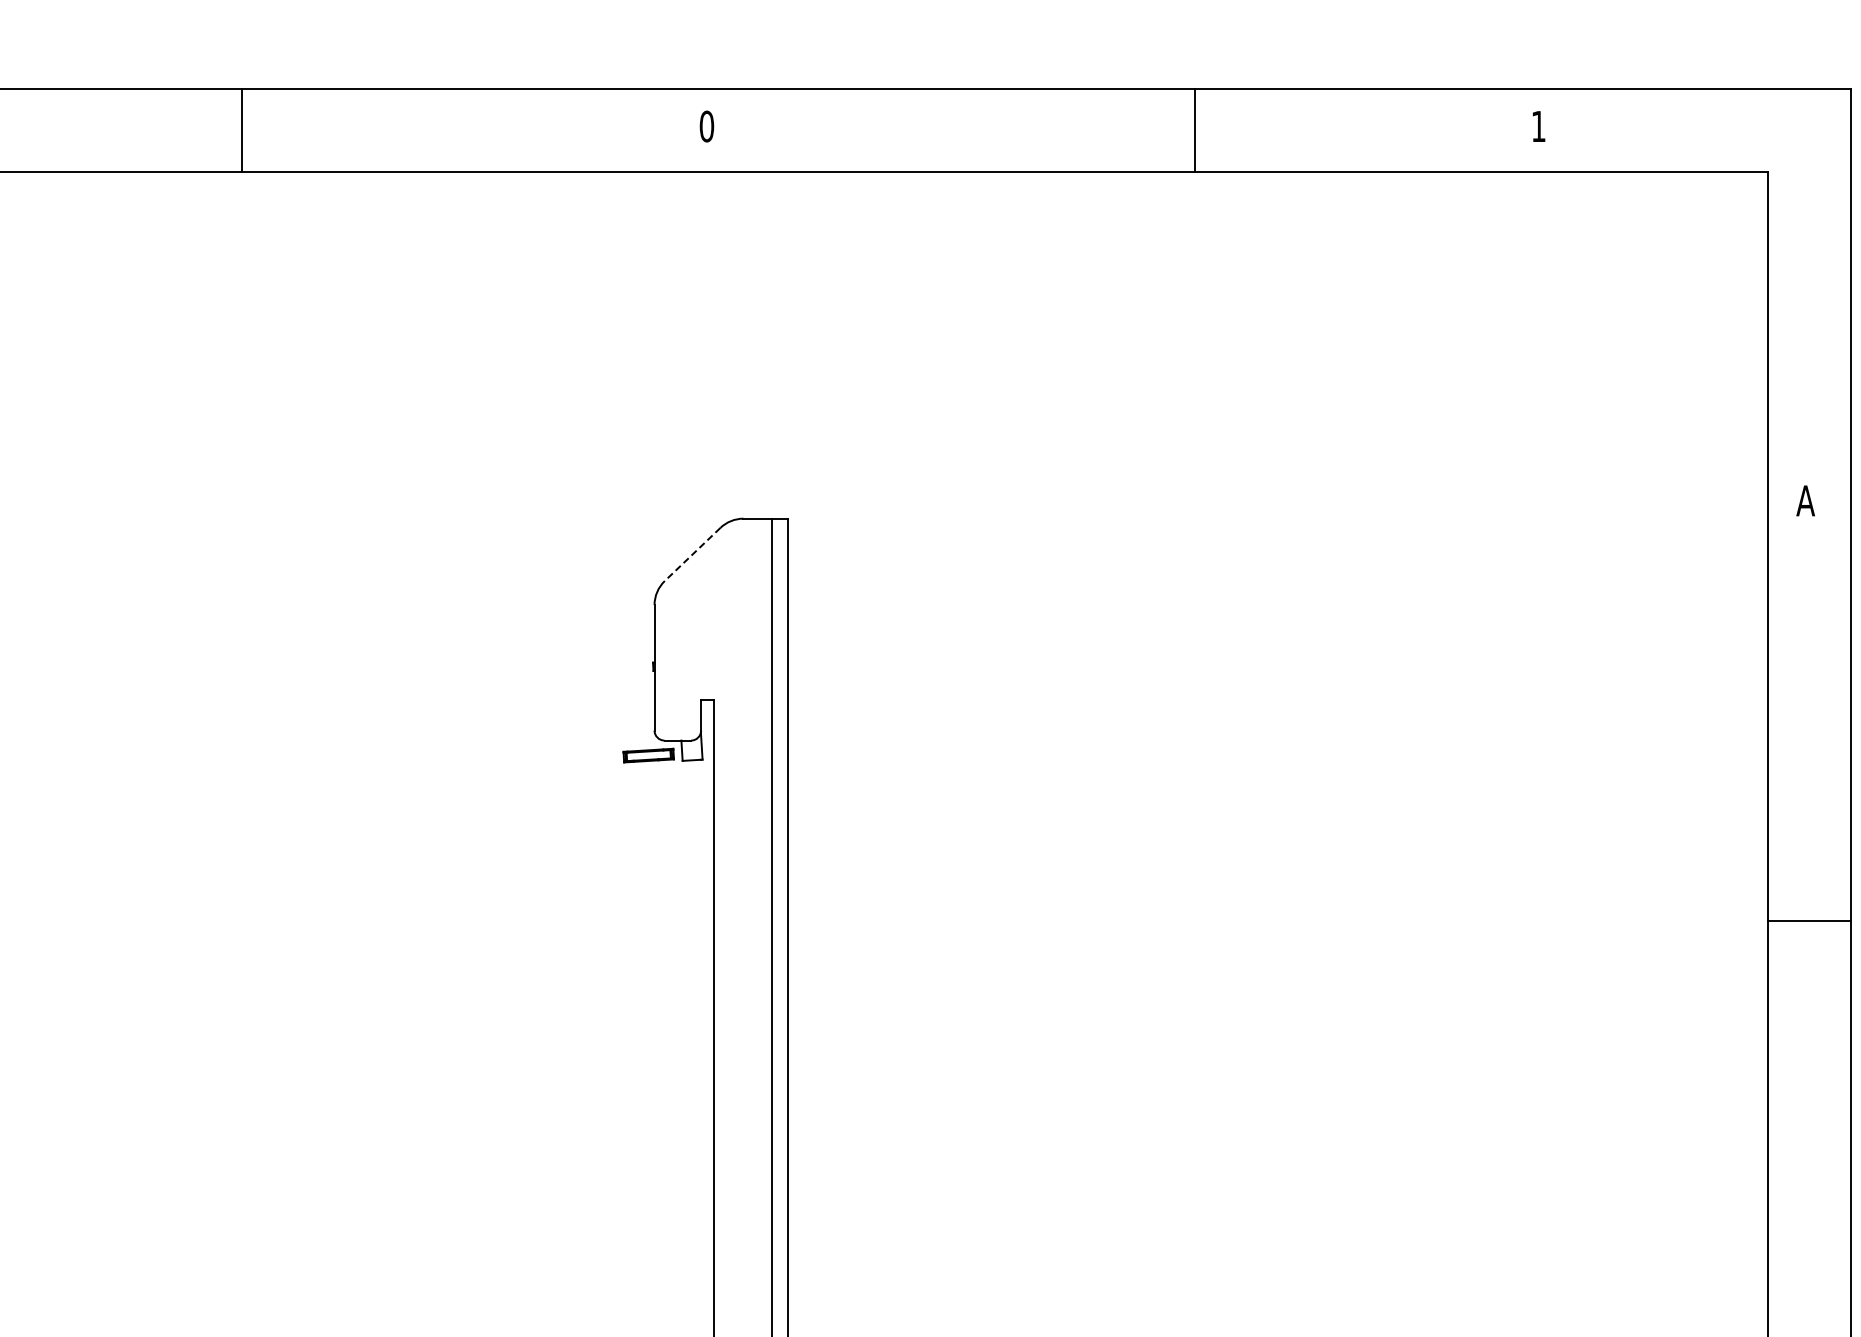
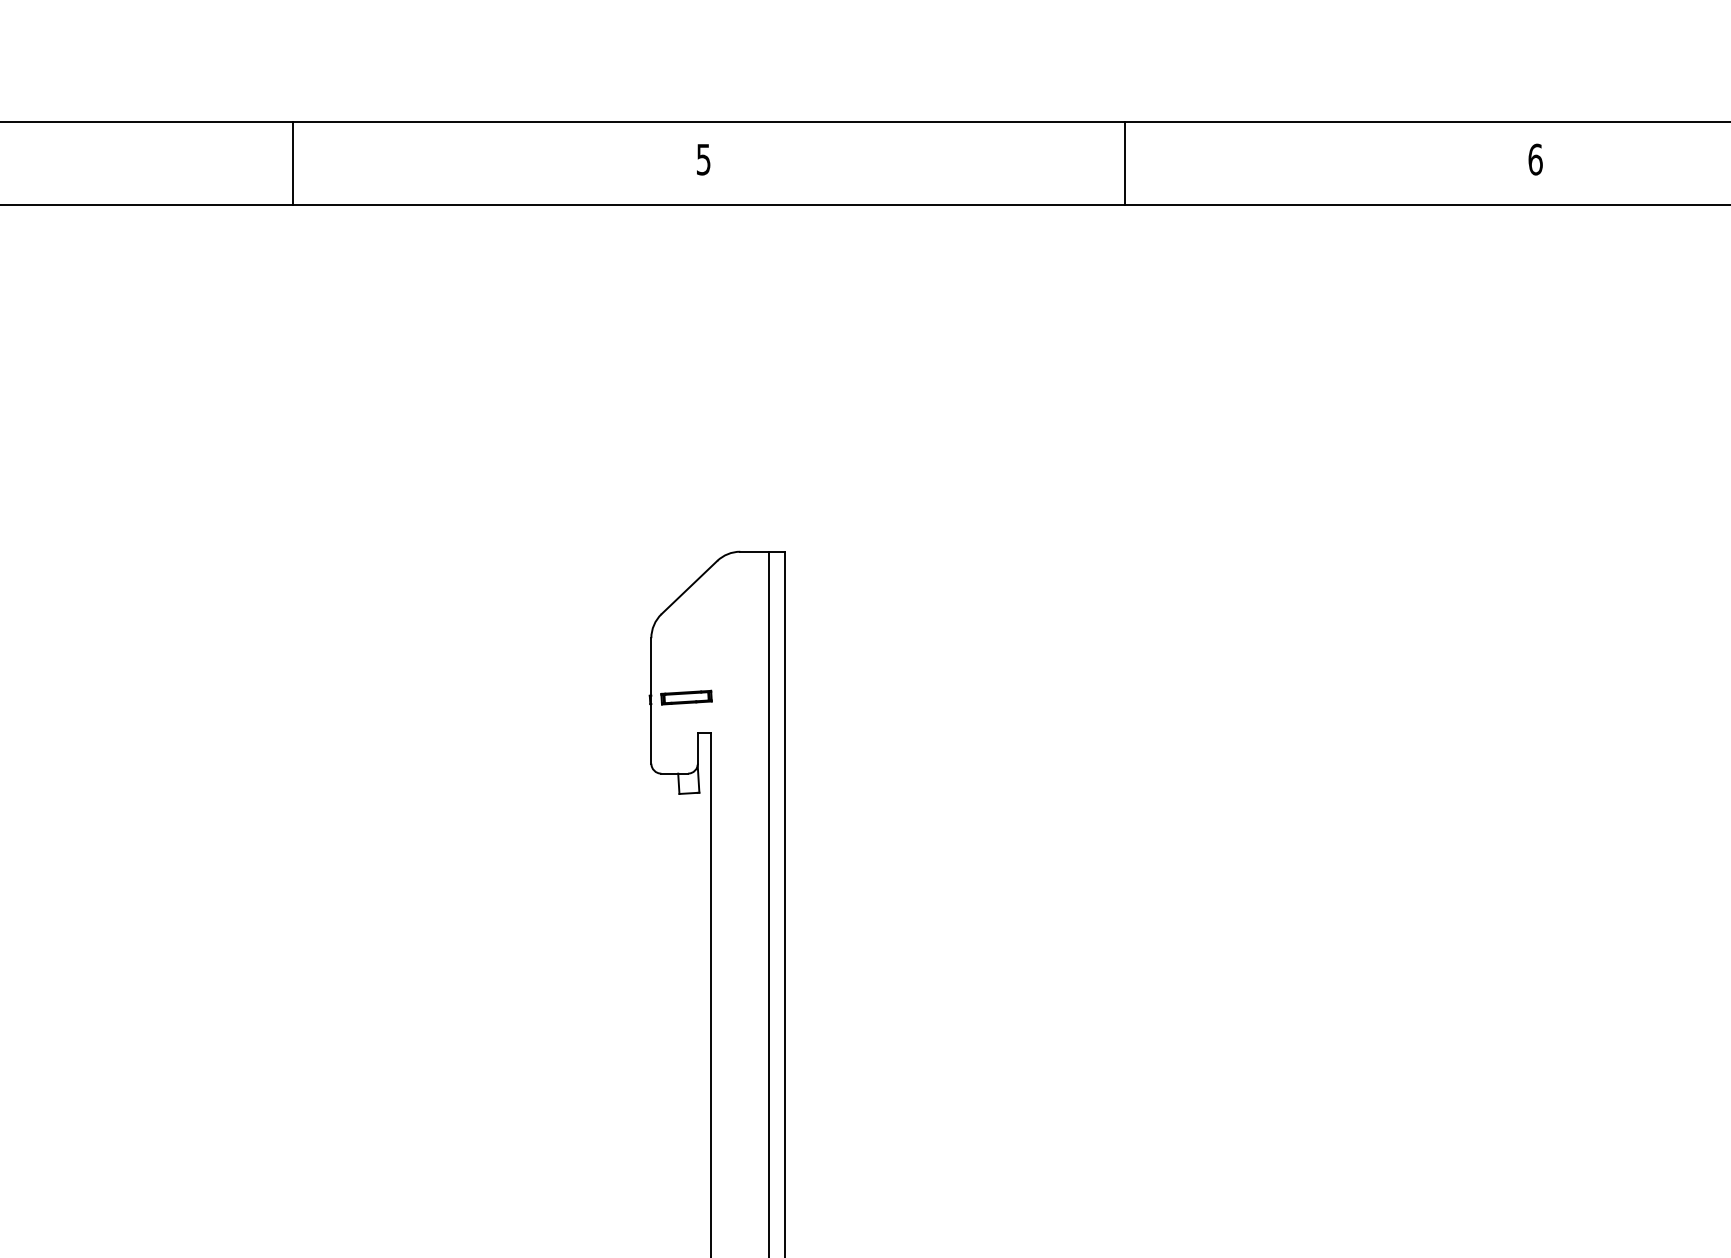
text: (706, 126) -> (703, 159), 0 -> 5
text: (1538, 126) -> (1535, 159), 1 -> 6
line: (241, 130) -> (292, 163), moved
line: (1194, 130) -> (1124, 163), moved
line: (692, 554) -> (689, 587), dashed -> solid
part: (648, 755) -> (686, 697), moved

